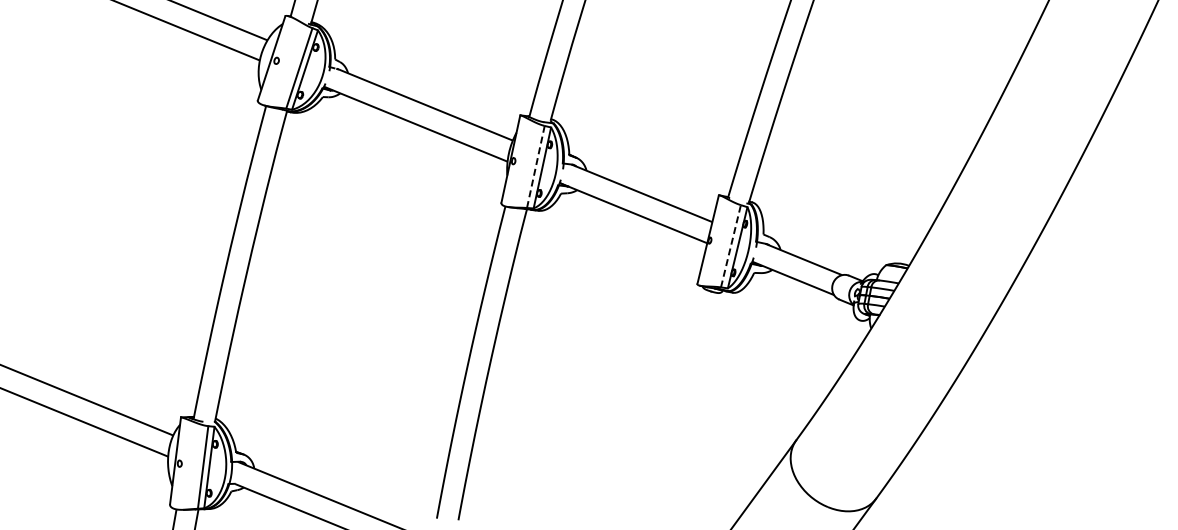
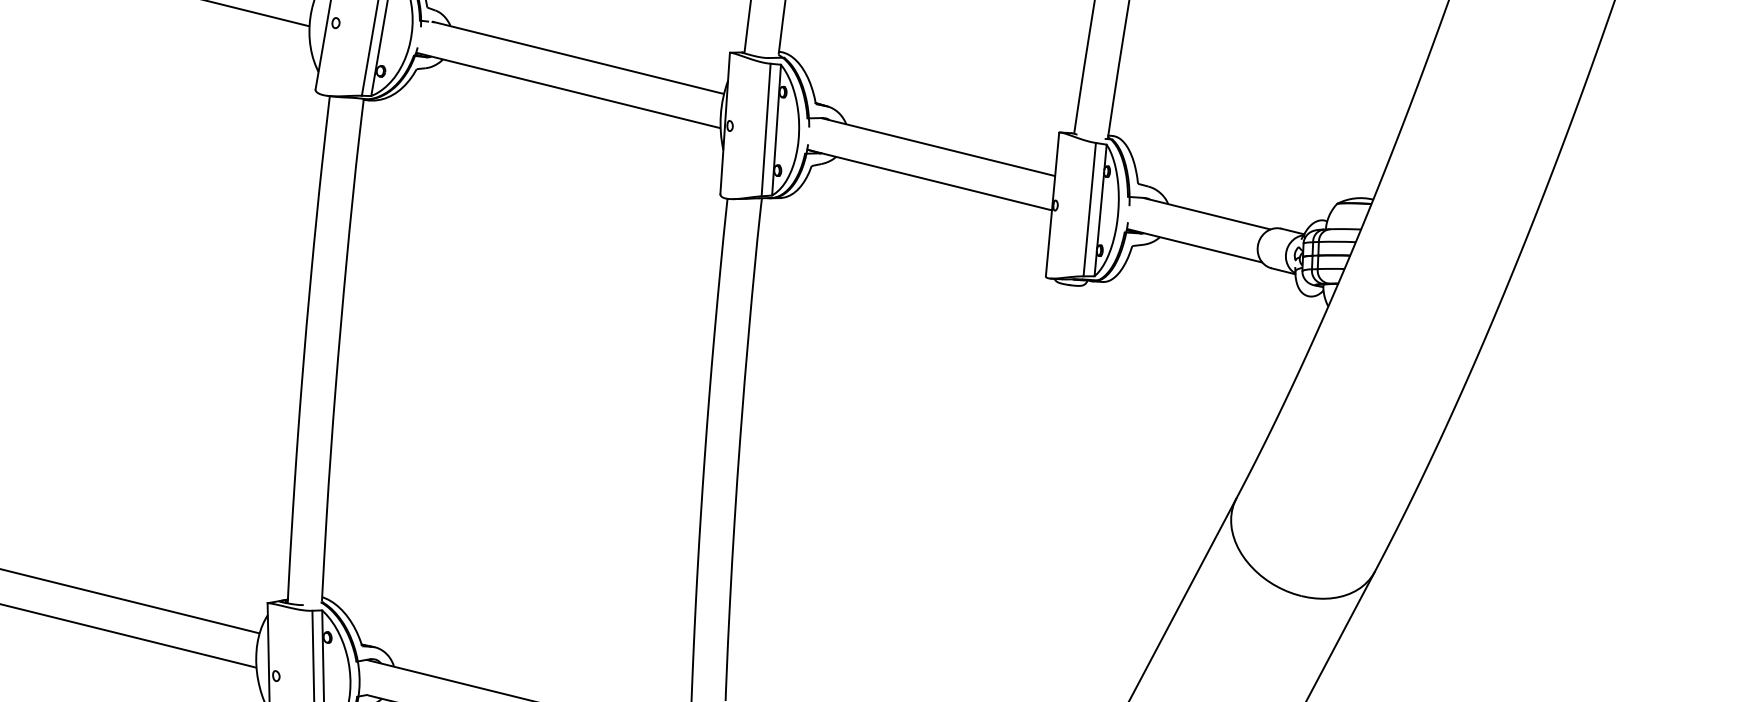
line: (535, 166) -> (765, 129), dashed -> solid
line: (731, 245) -> (1090, 208), dashed -> solid

